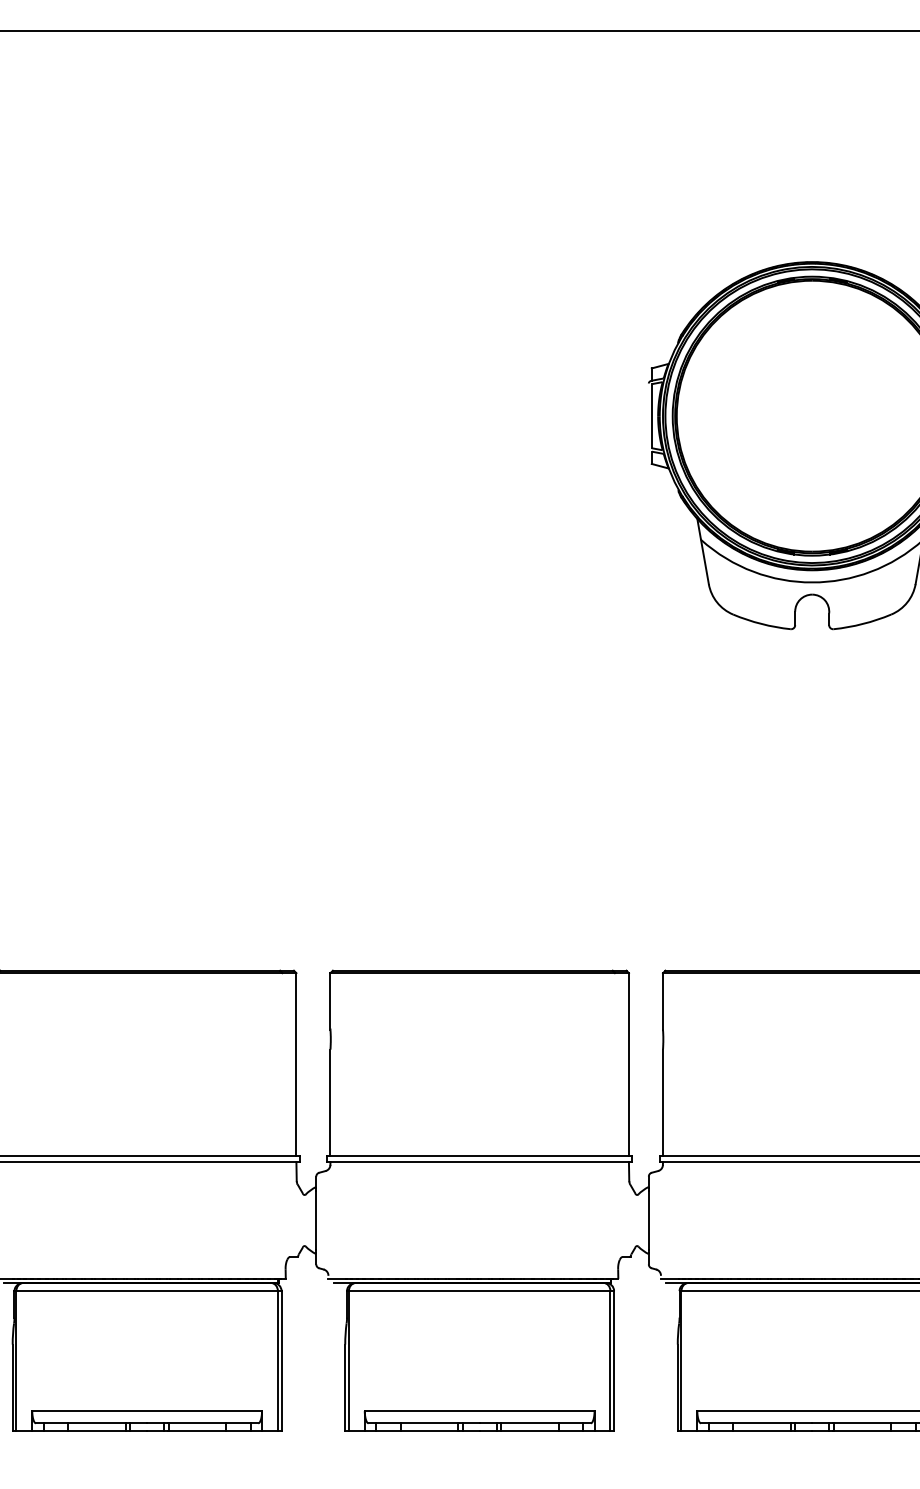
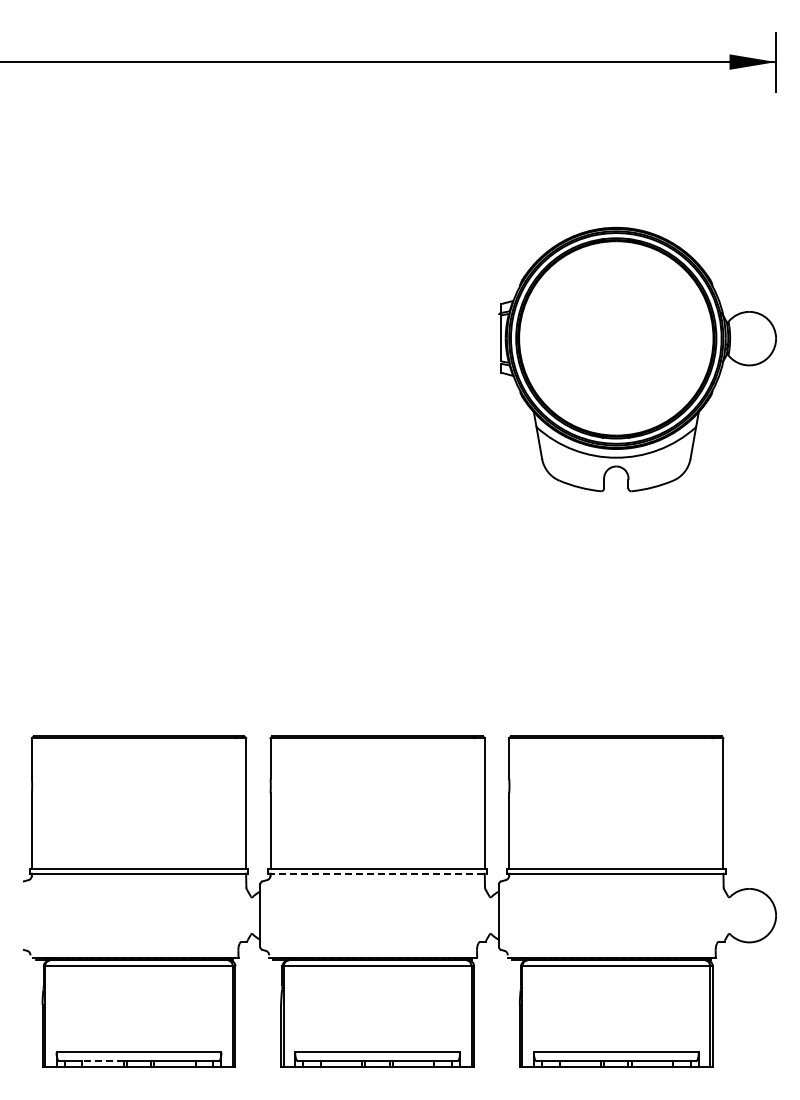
line: (480, 1161) -> (378, 873), solid -> dashed
line: (96, 1423) -> (102, 1061), solid -> dashed

